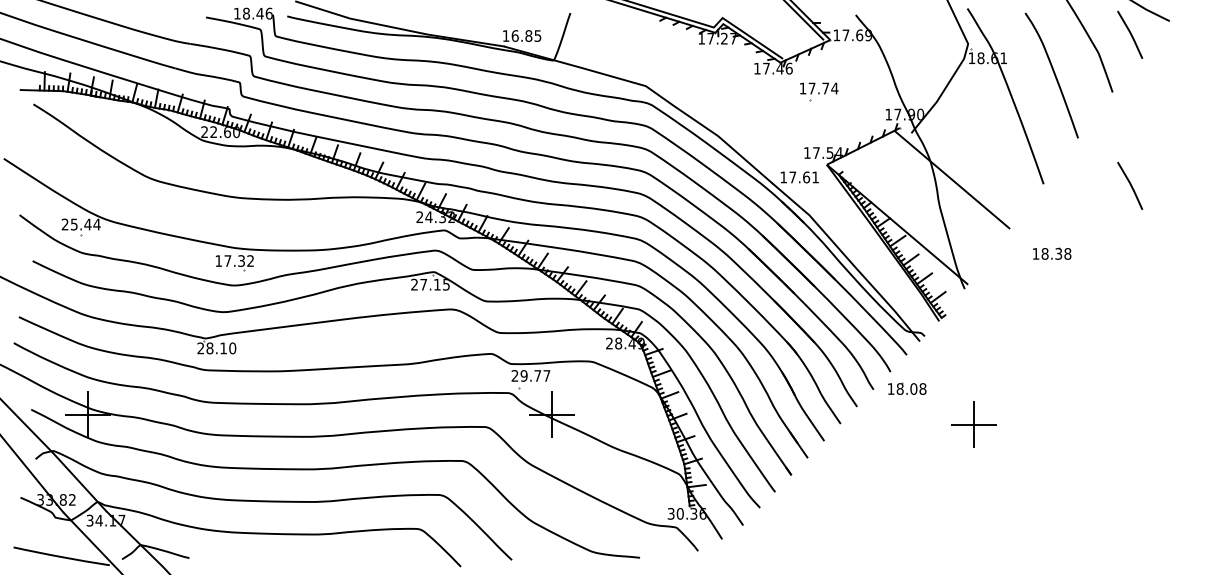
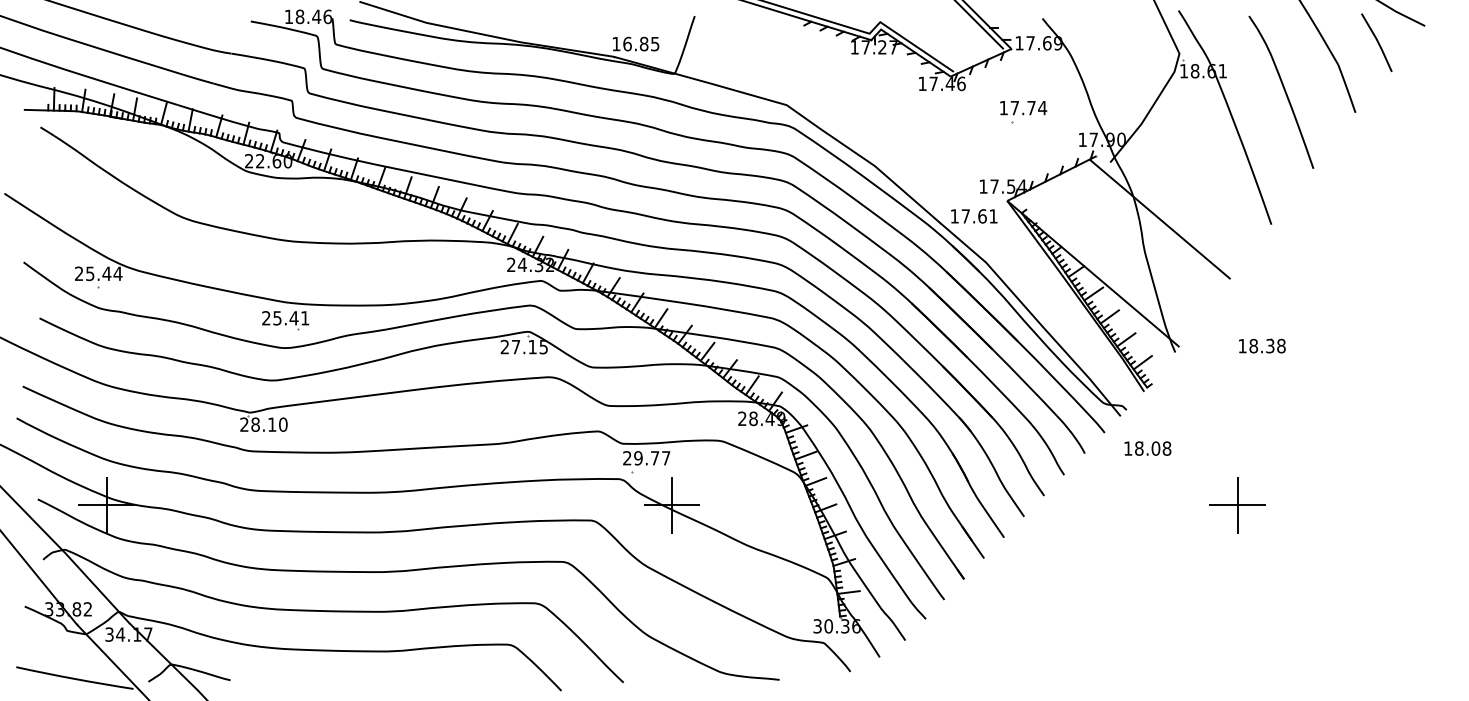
part: (819, 91) -> (1023, 111), moved
line: (1130, 185) -> (1377, 226), removed
part: (1052, 253) -> (1262, 345), moved
text: (234, 260) -> (285, 317), 17.32 -> 25.41
part: (907, 388) -> (1148, 447), moved
part: (973, 424) -> (1237, 505), moved

